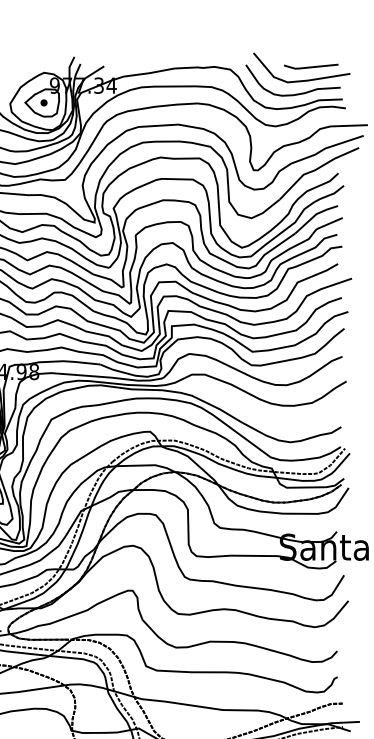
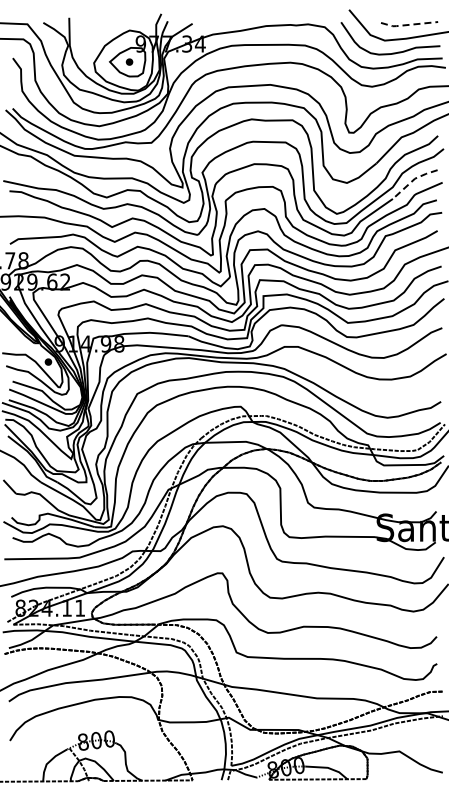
line: (310, 67) -> (408, 24), solid -> dashed
line: (315, 214) -> (413, 179), solid -> dashed

